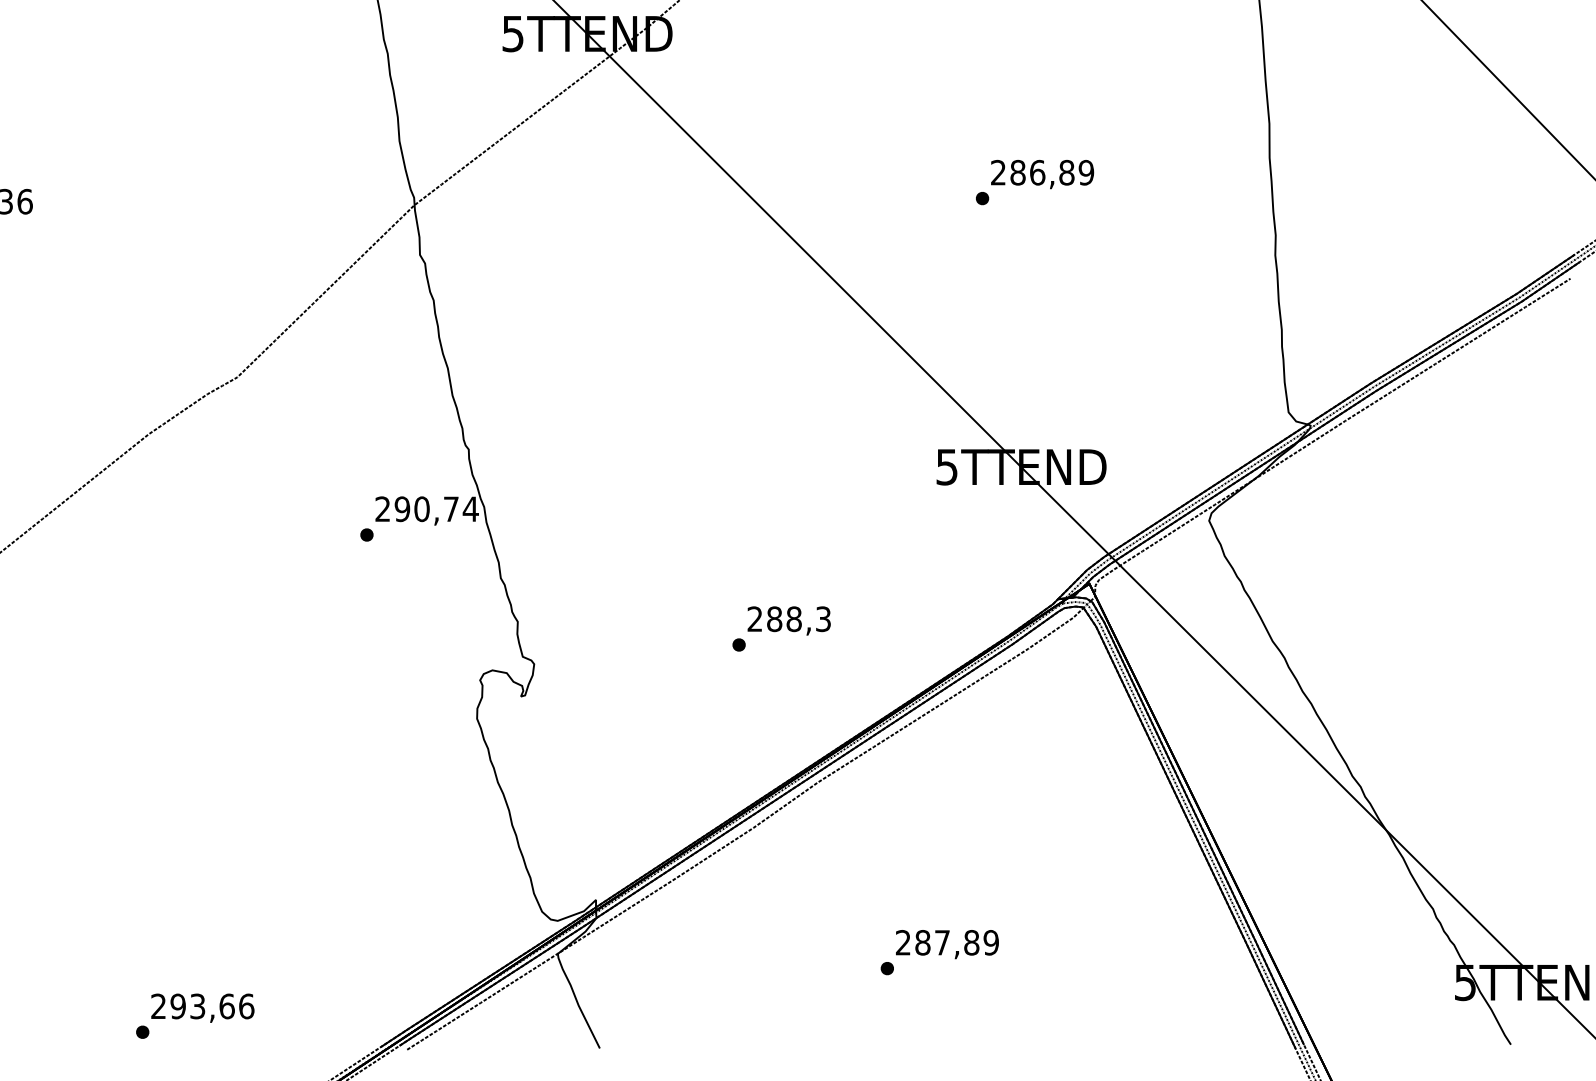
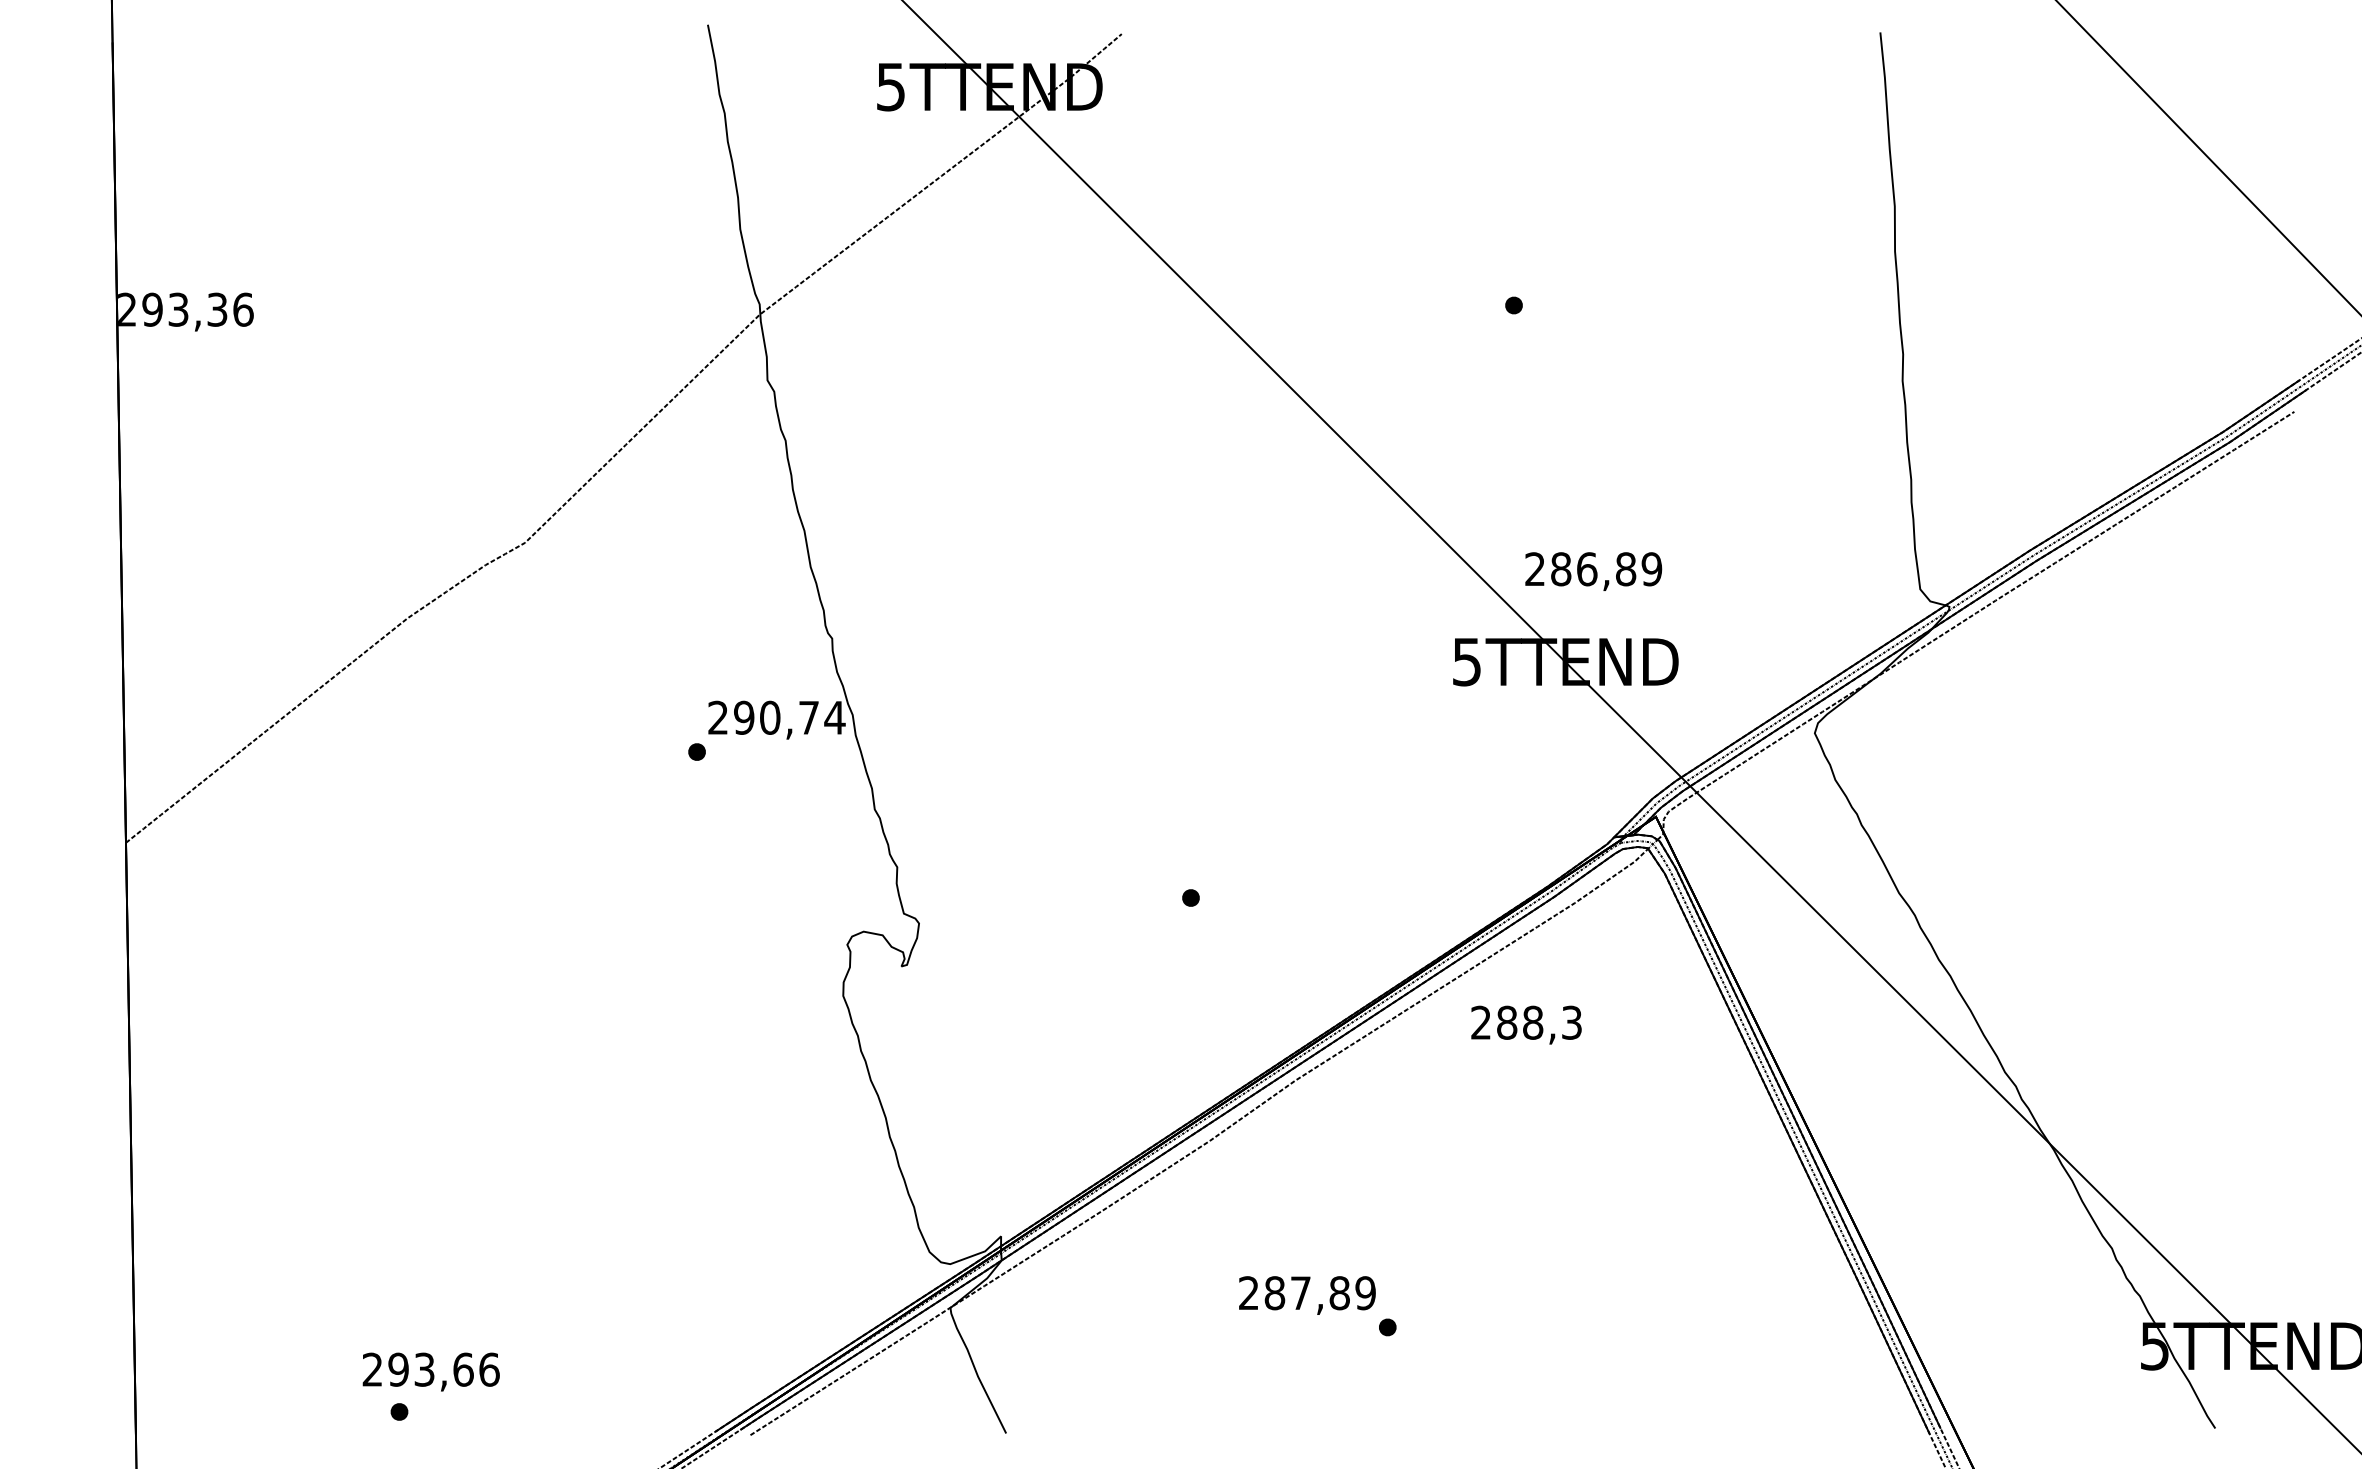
text: (1042, 174) -> (1593, 571), moved
text: (789, 620) -> (1526, 1024), moved
text: (947, 944) -> (1307, 1295), moved
text: (202, 1007) -> (430, 1371), moved

